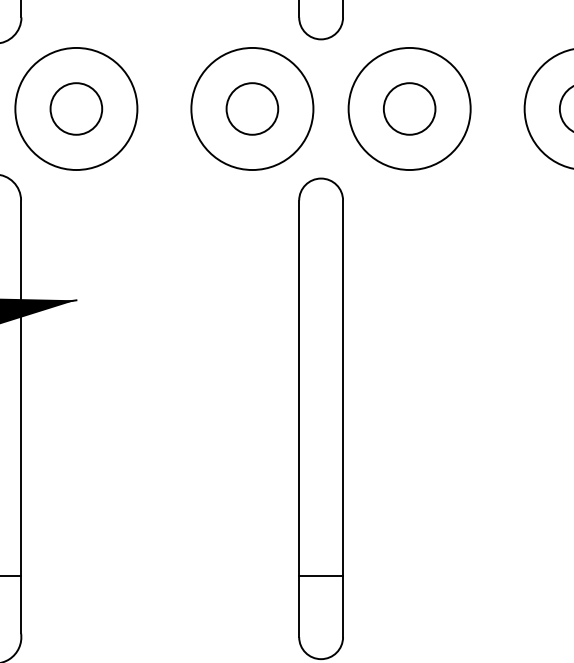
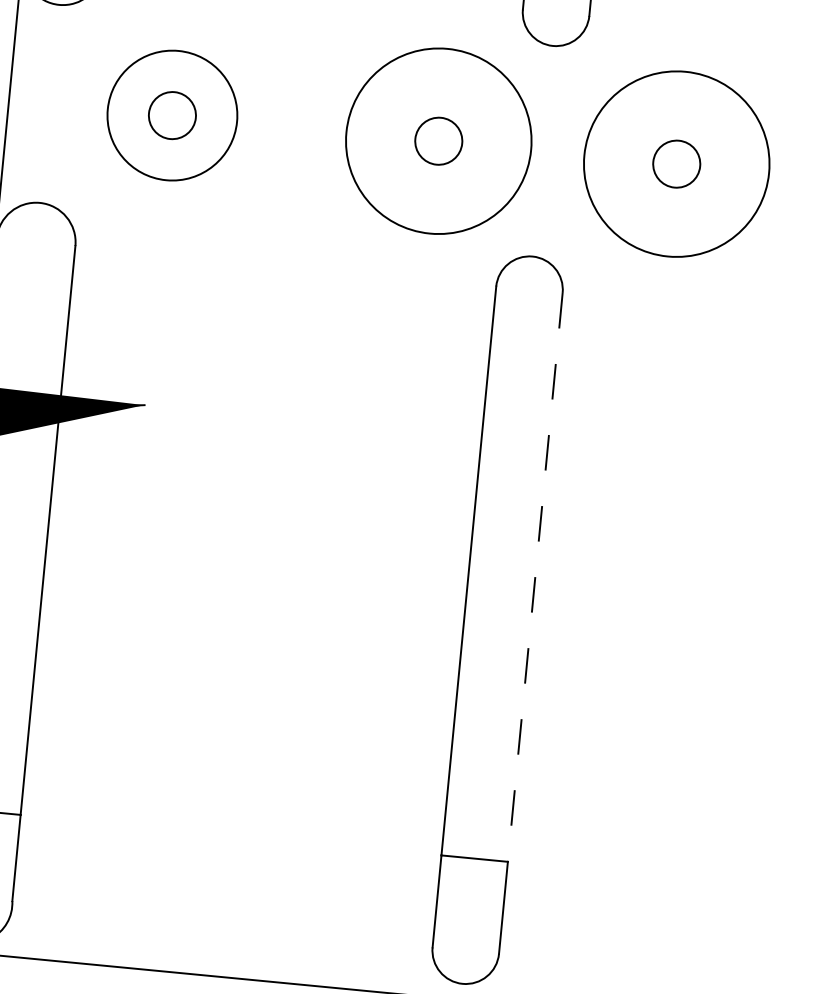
circle: (76, 108) -> (172, 114), size x0.6
circle: (76, 108) -> (172, 114), size x0.7
circle: (252, 108) -> (439, 140), size x0.6
circle: (409, 108) -> (676, 163), size x0.6
line: (343, 388) -> (535, 577), solid -> dashed

